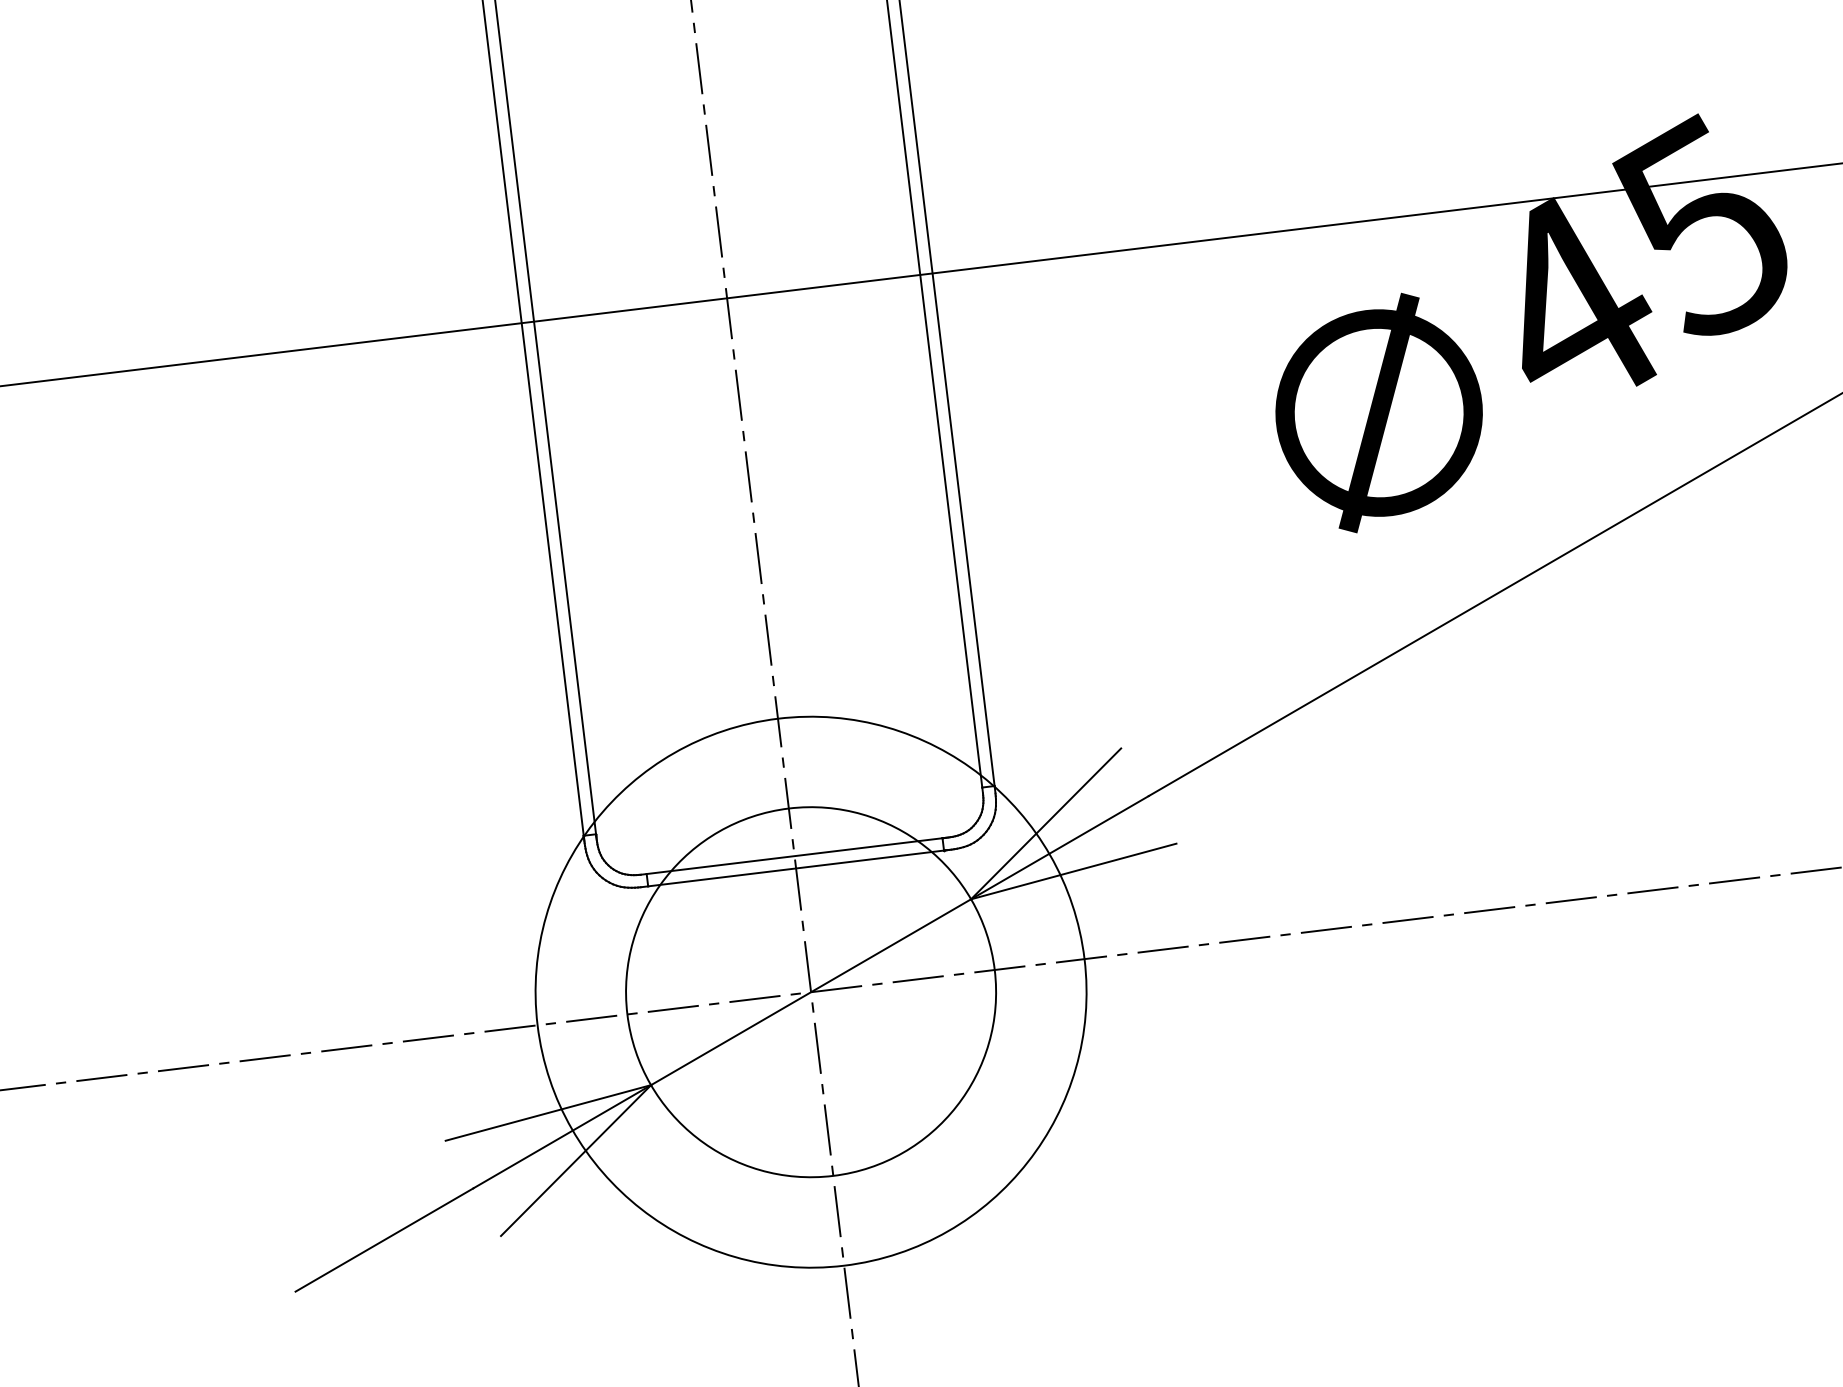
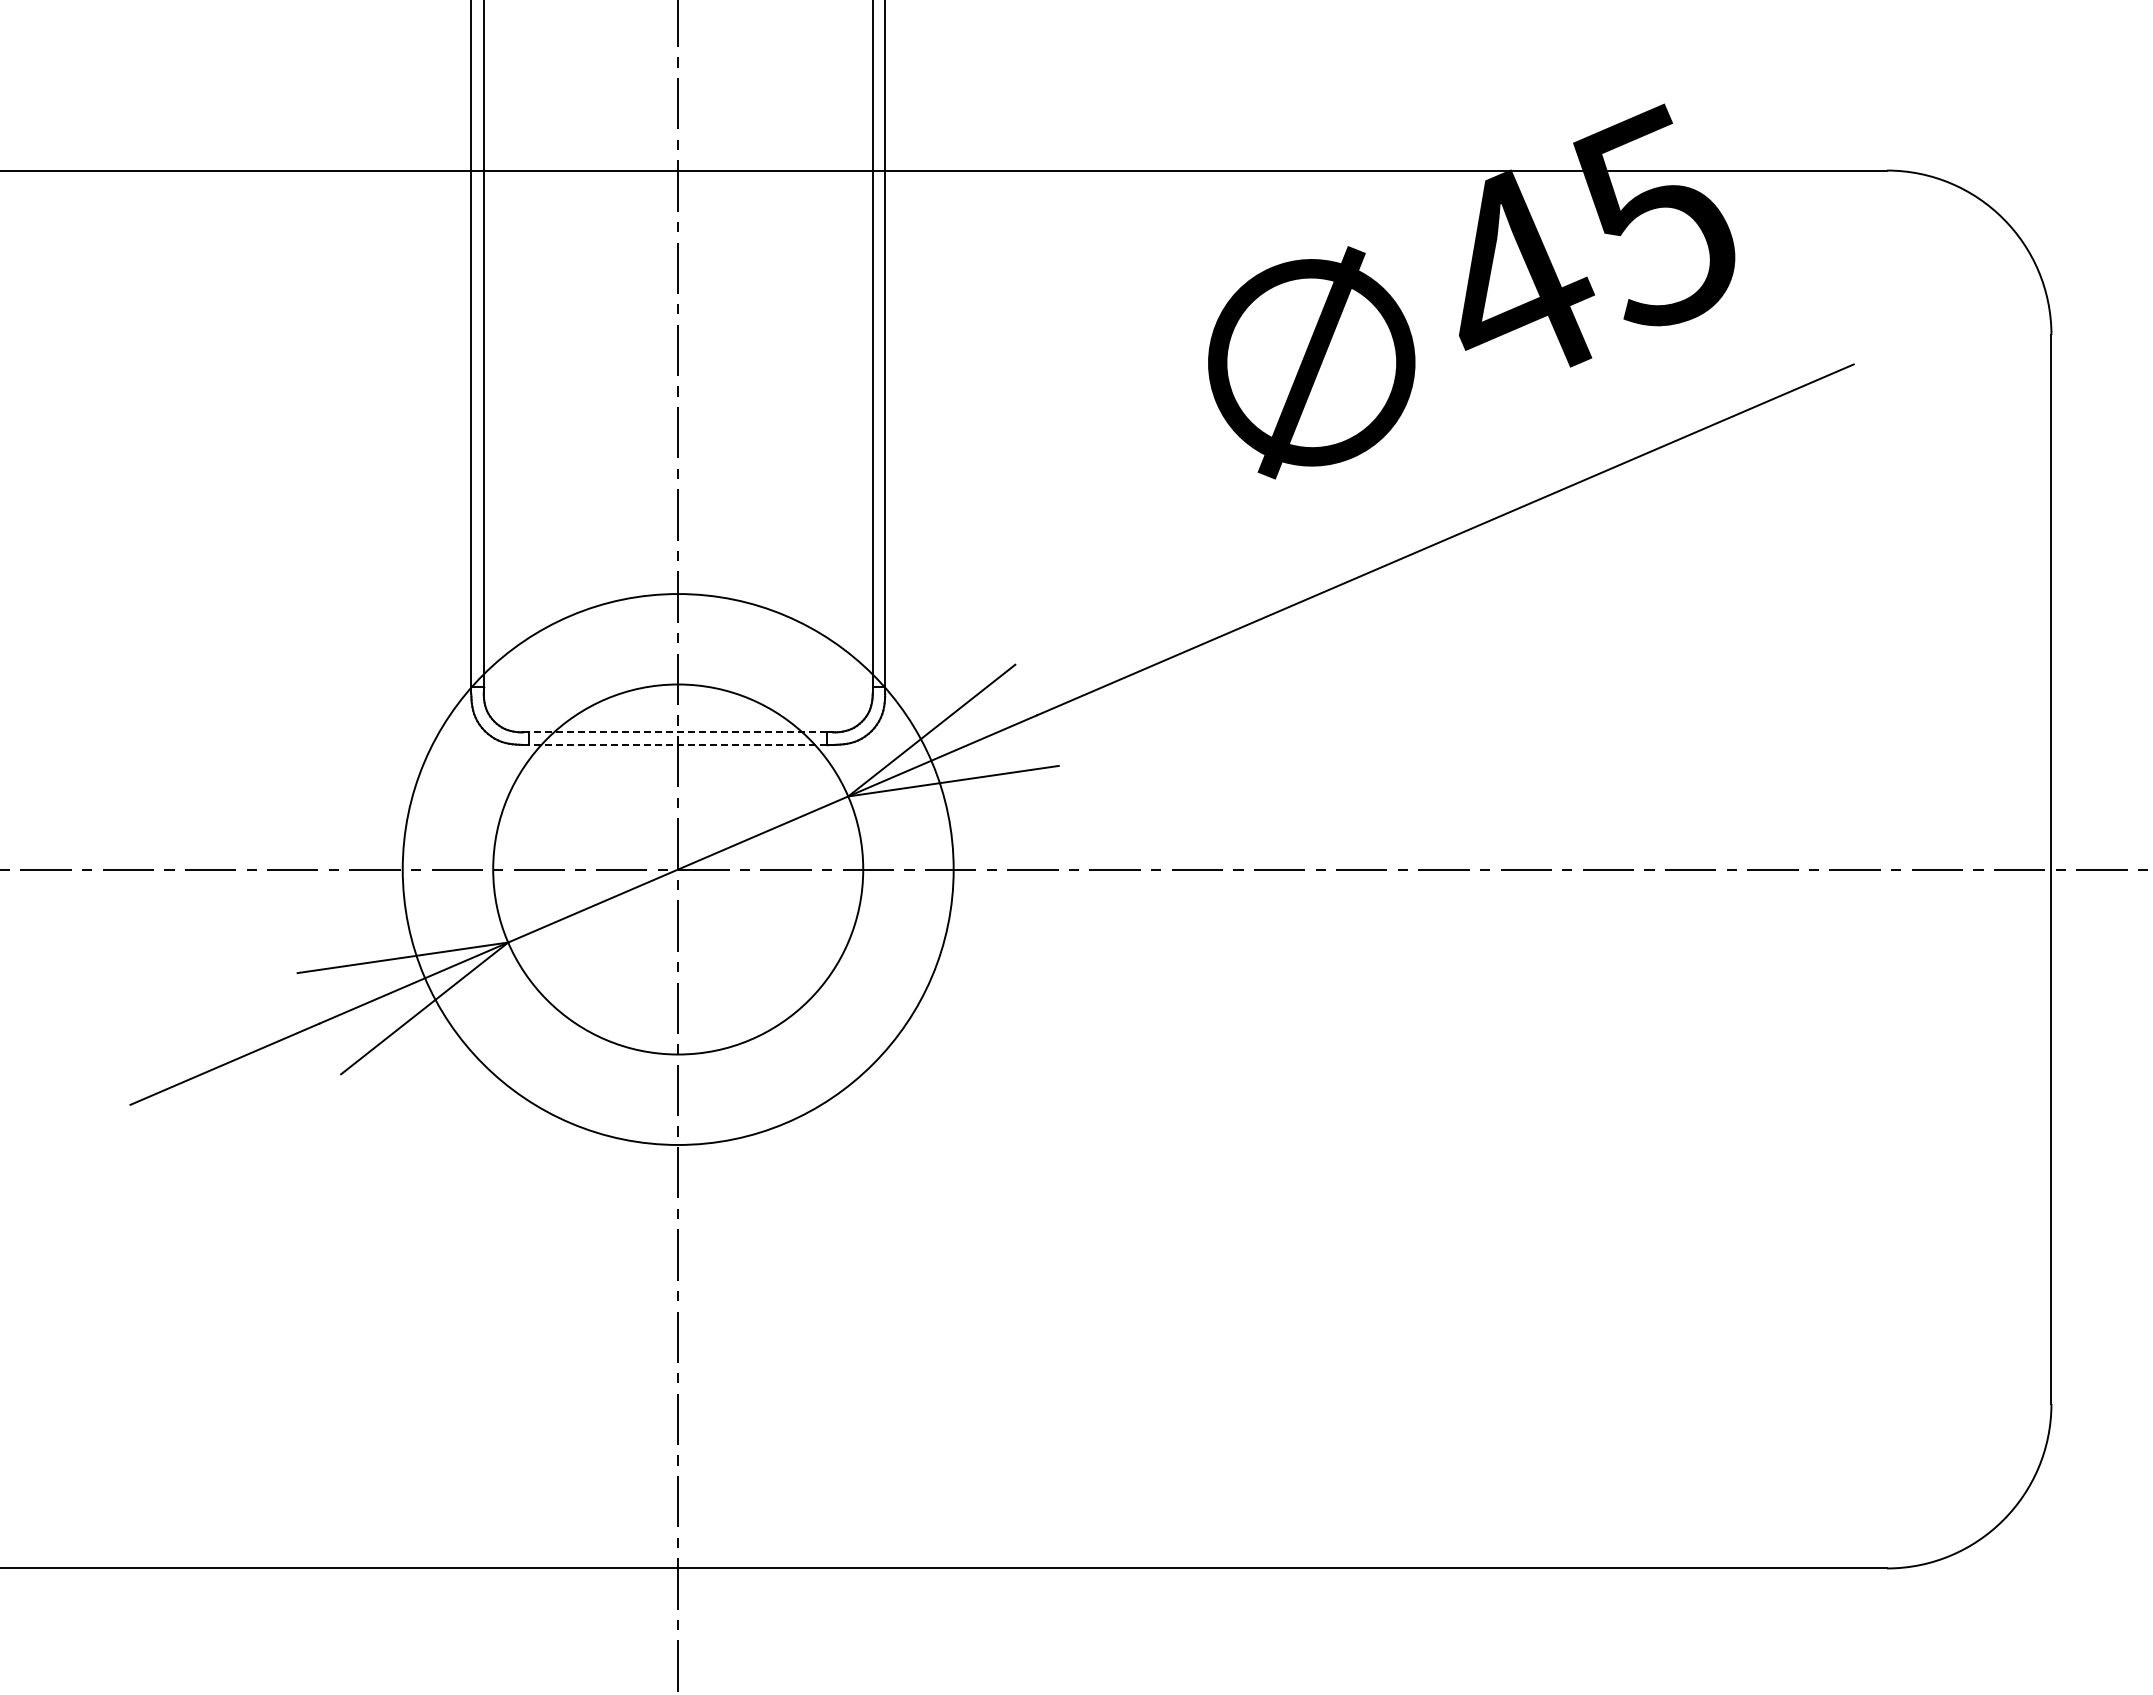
line: (794, 856) -> (678, 732), solid -> dashed
line: (796, 868) -> (678, 744), solid -> dashed

